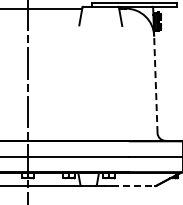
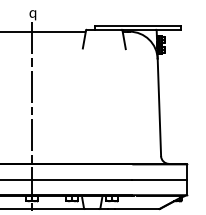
line: (155, 84) -> (159, 107), dashed -> solid
line: (133, 186) -> (137, 209), dashed -> solid

